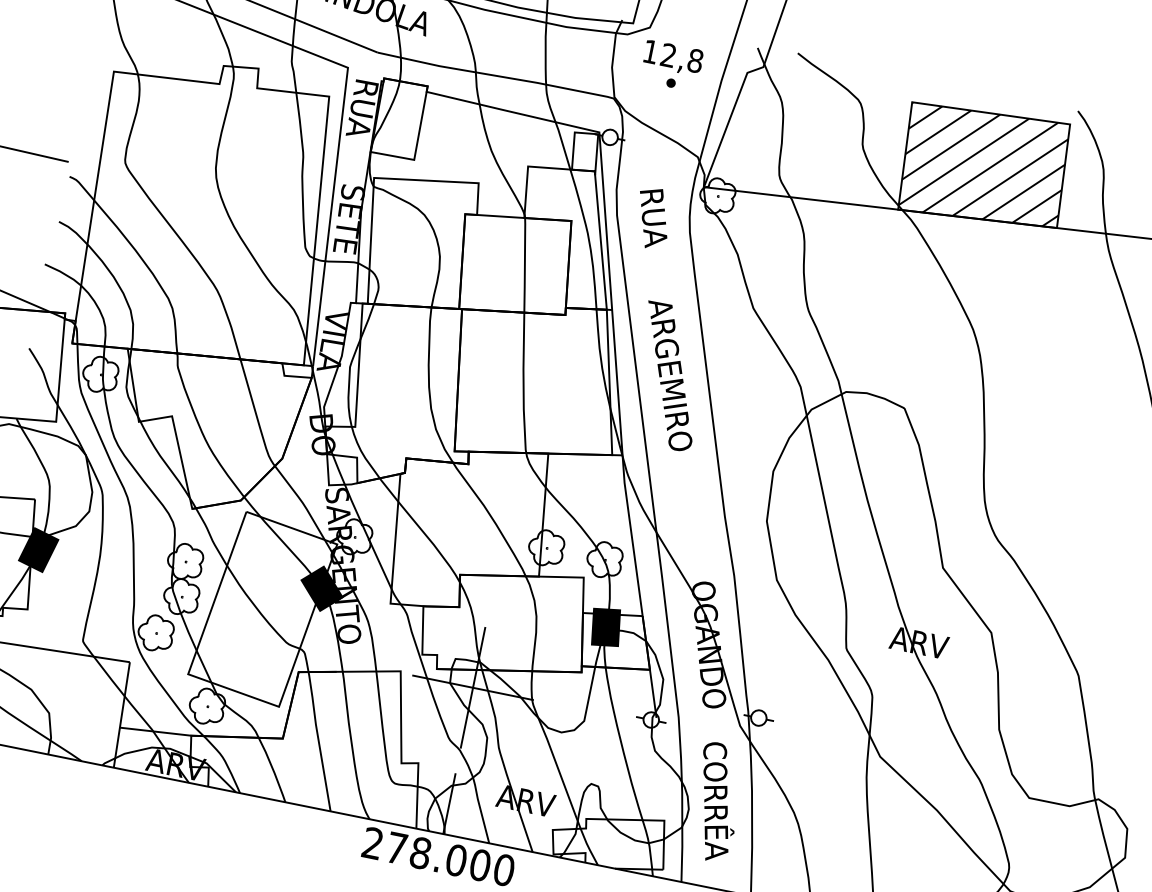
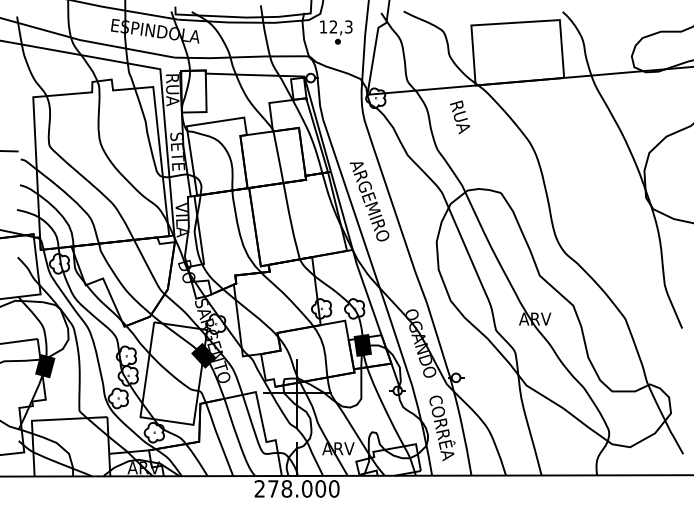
text: (695, 59) -> (348, 26), 12,8 -> 12,3
hatch: (983, 166) -> (517, 52), removed
text: (651, 218) -> (459, 117), moved

